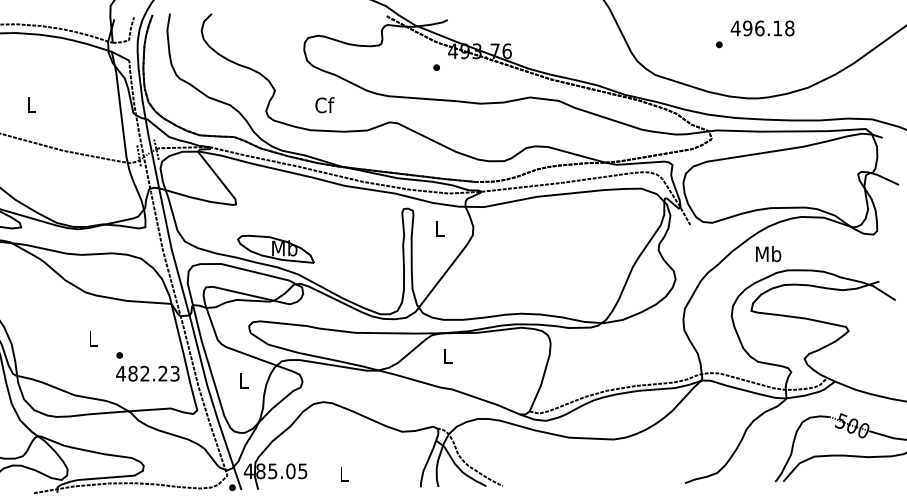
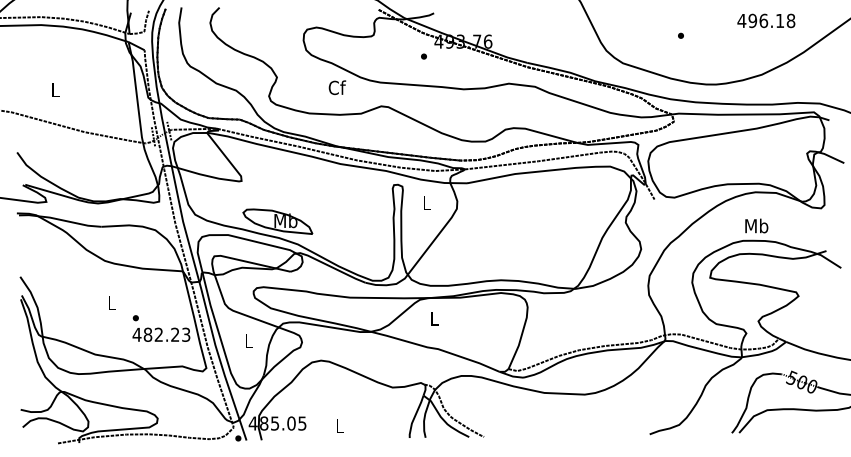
text: (762, 27) -> (766, 20), moved
text: (324, 104) -> (337, 87), moved
text: (768, 253) -> (756, 225), moved

